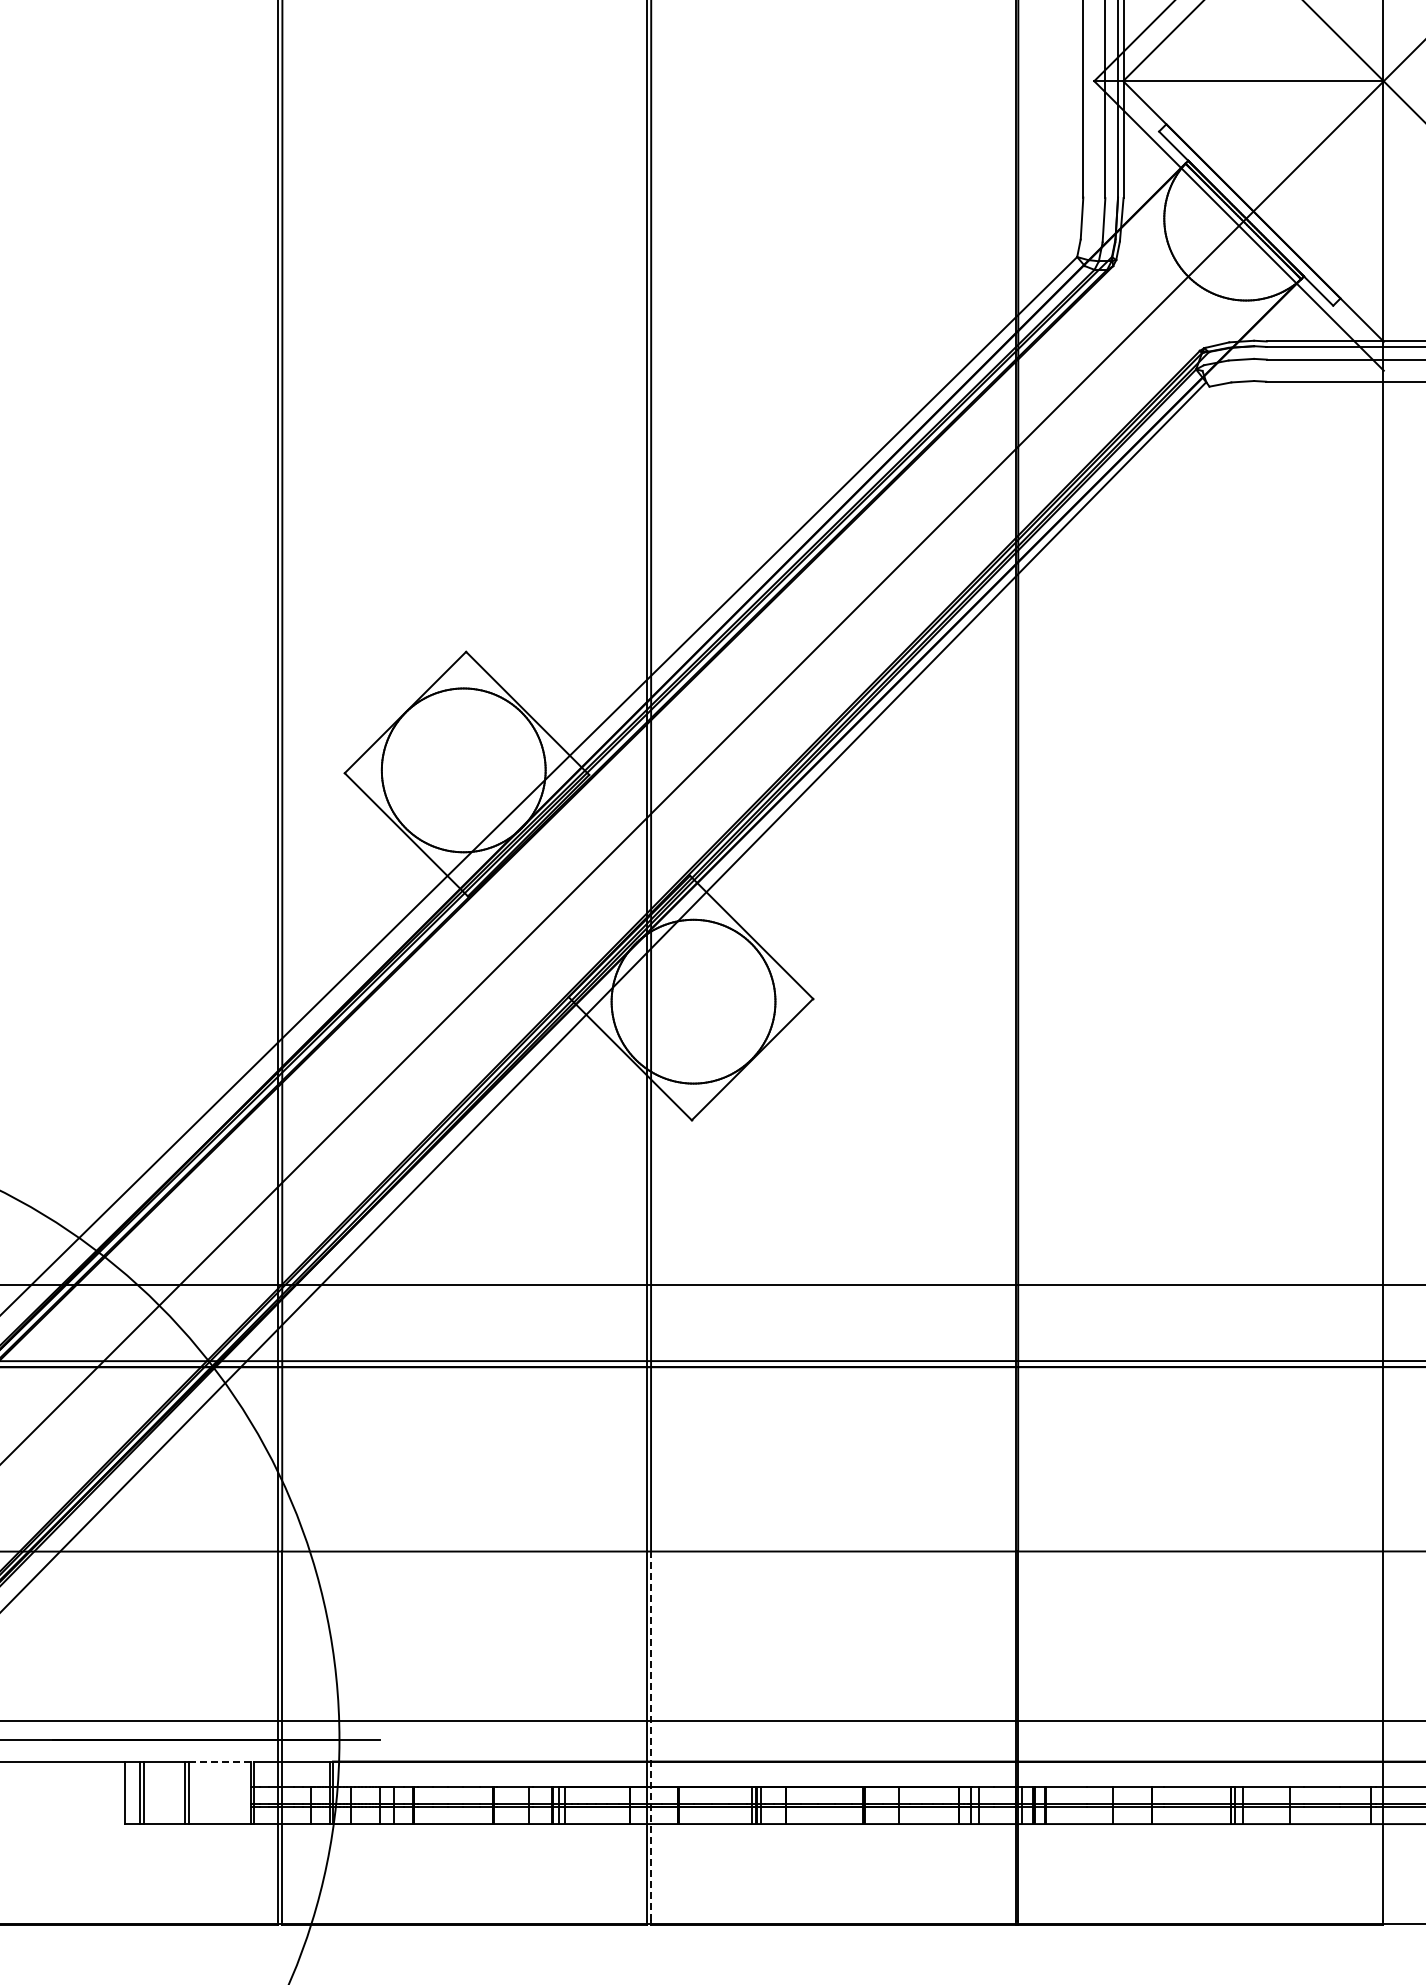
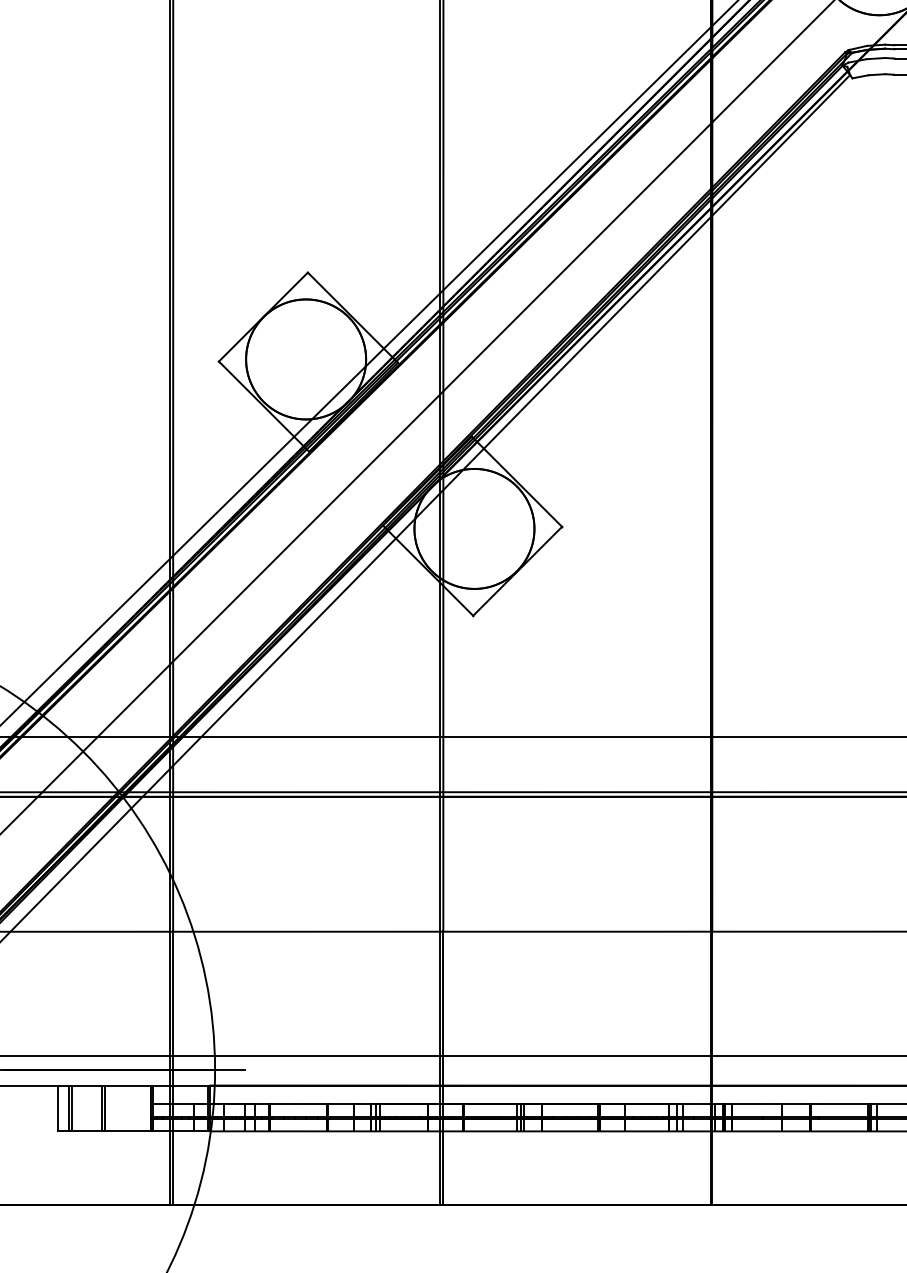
line: (651, 1736) -> (443, 1067), dashed -> solid
line: (222, 1761) -> (129, 1085), dashed -> solid

